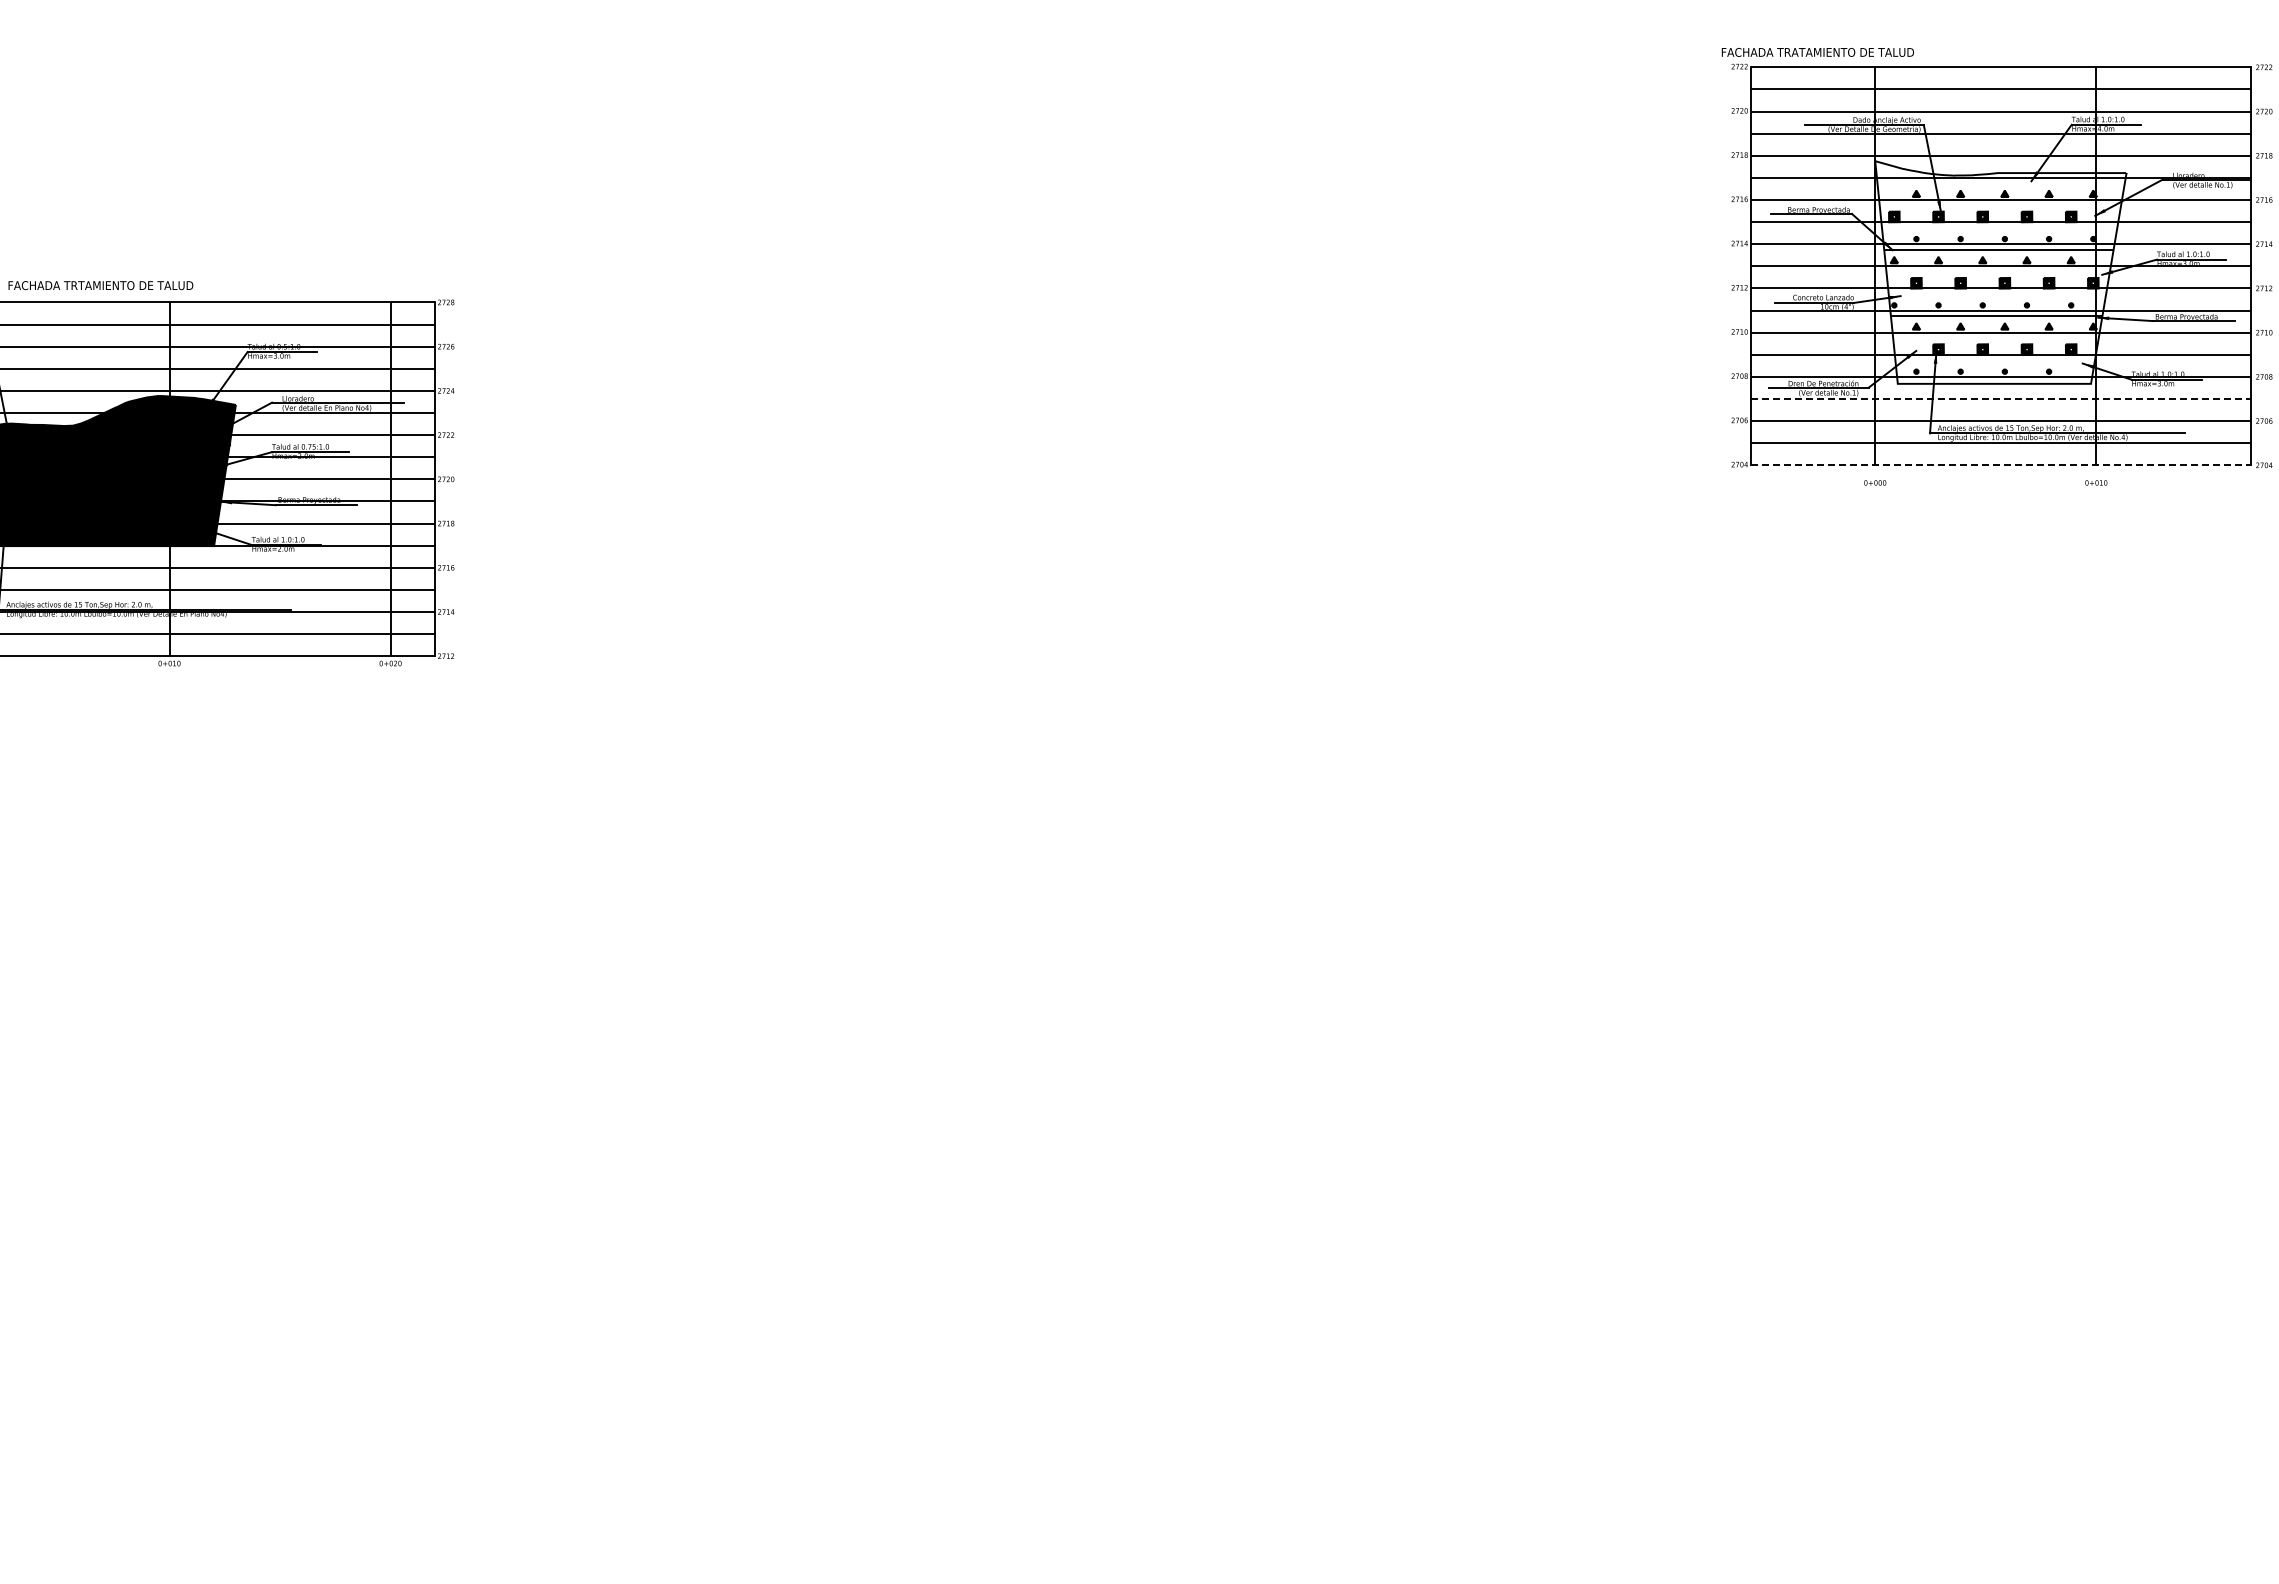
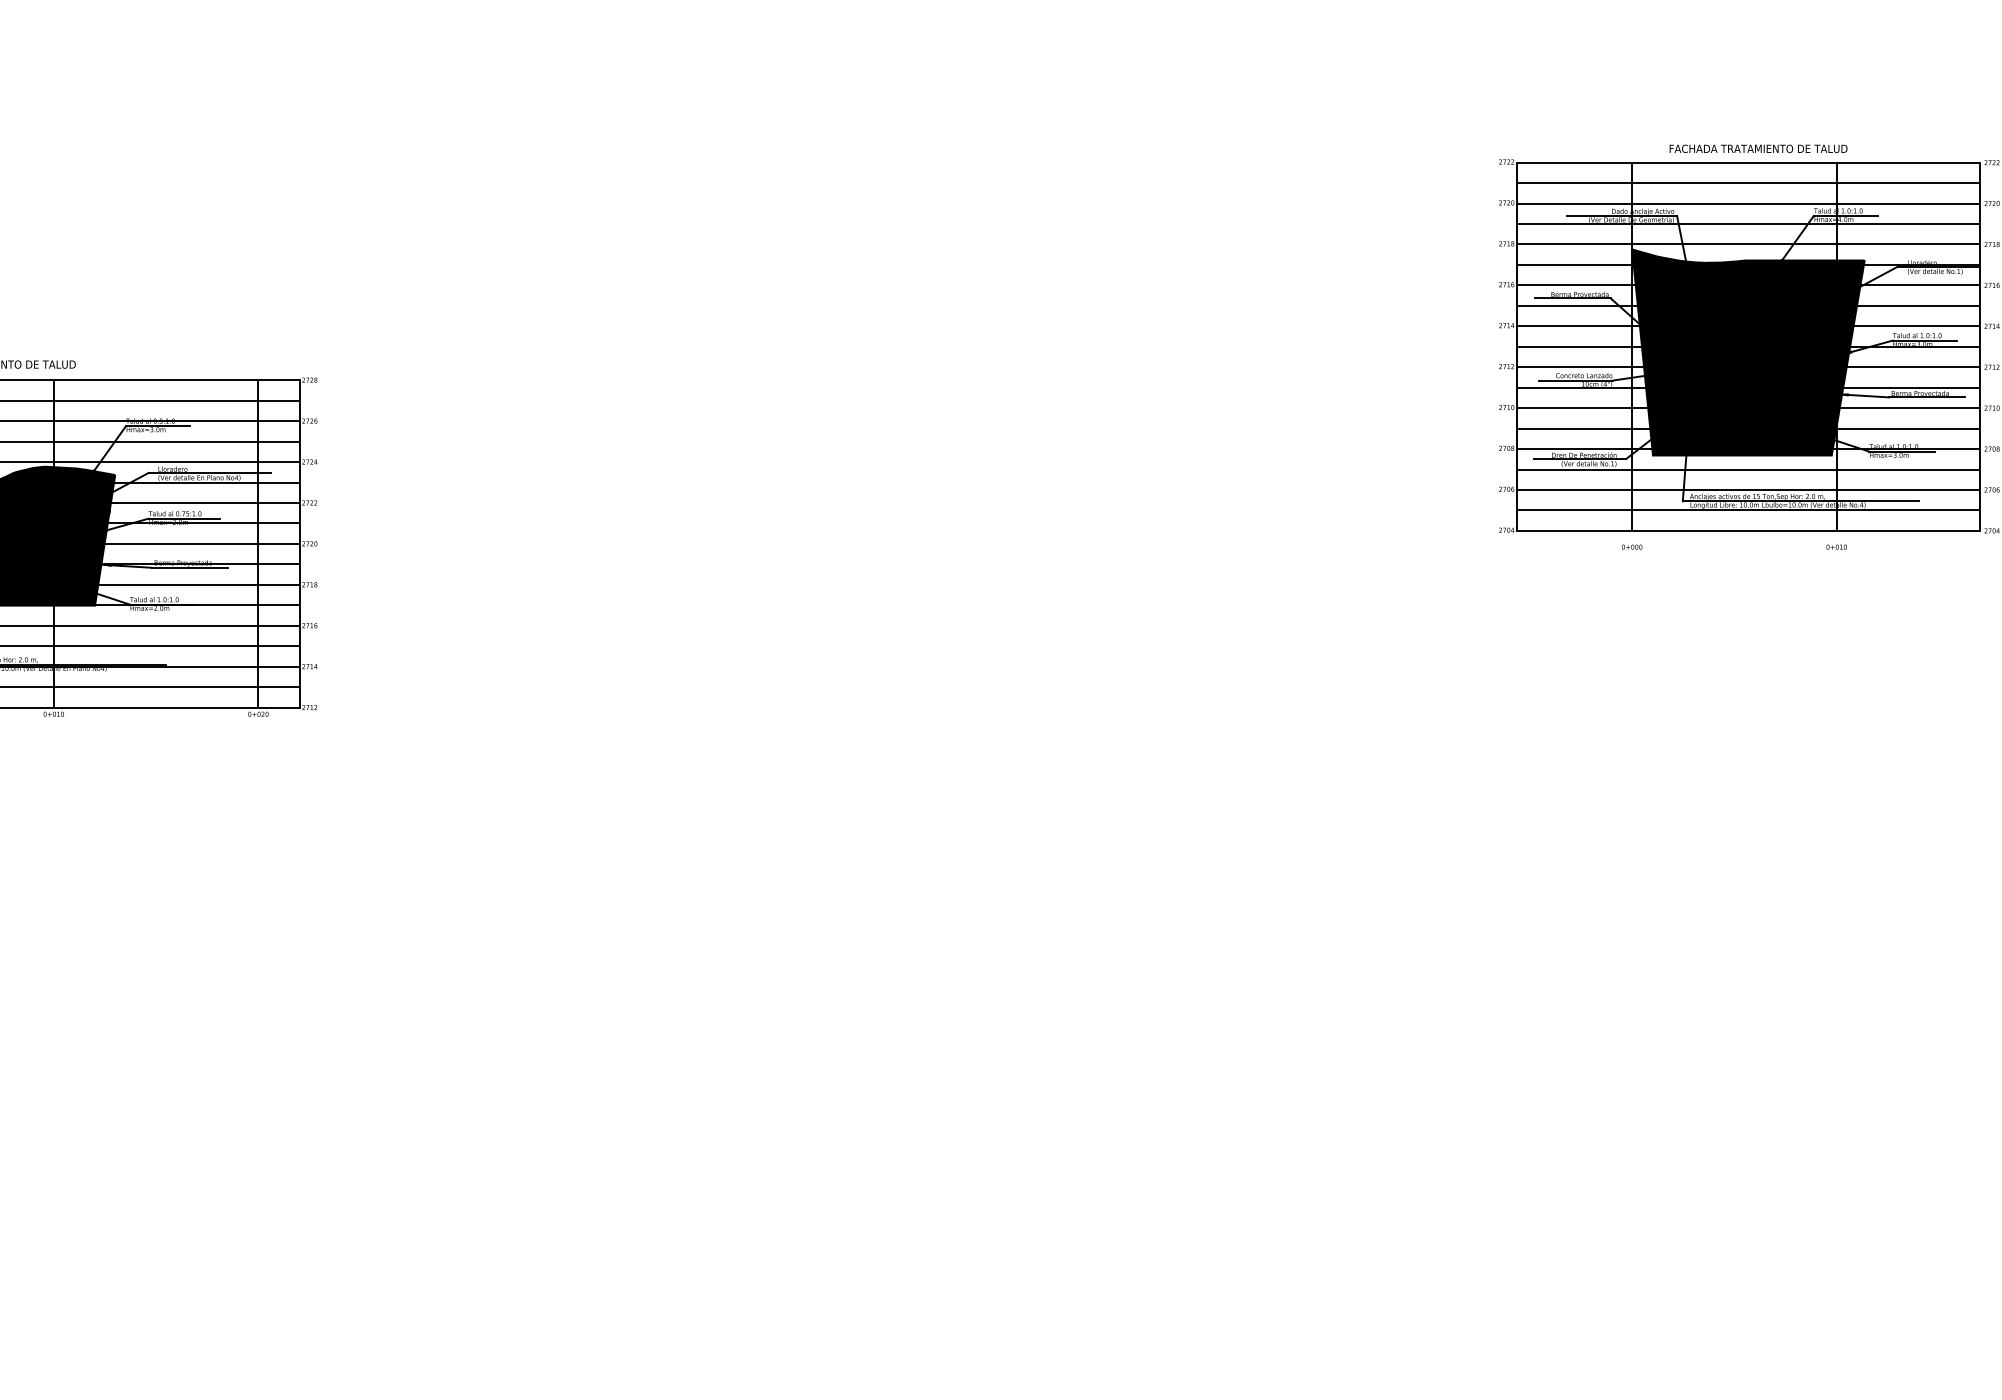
text: (1817, 52) -> (1758, 148), moved
fill: (2000, 272) -> (1748, 352), added
line: (2000, 399) -> (1748, 469), dashed -> solid
line: (2000, 465) -> (1748, 531), dashed -> solid

